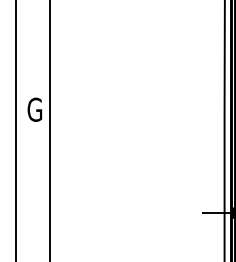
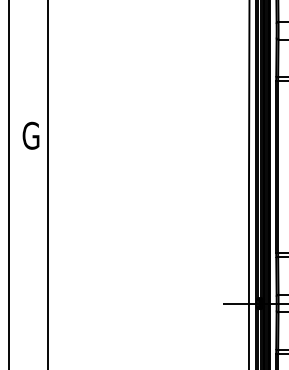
text: (34, 109) -> (30, 135), moved

